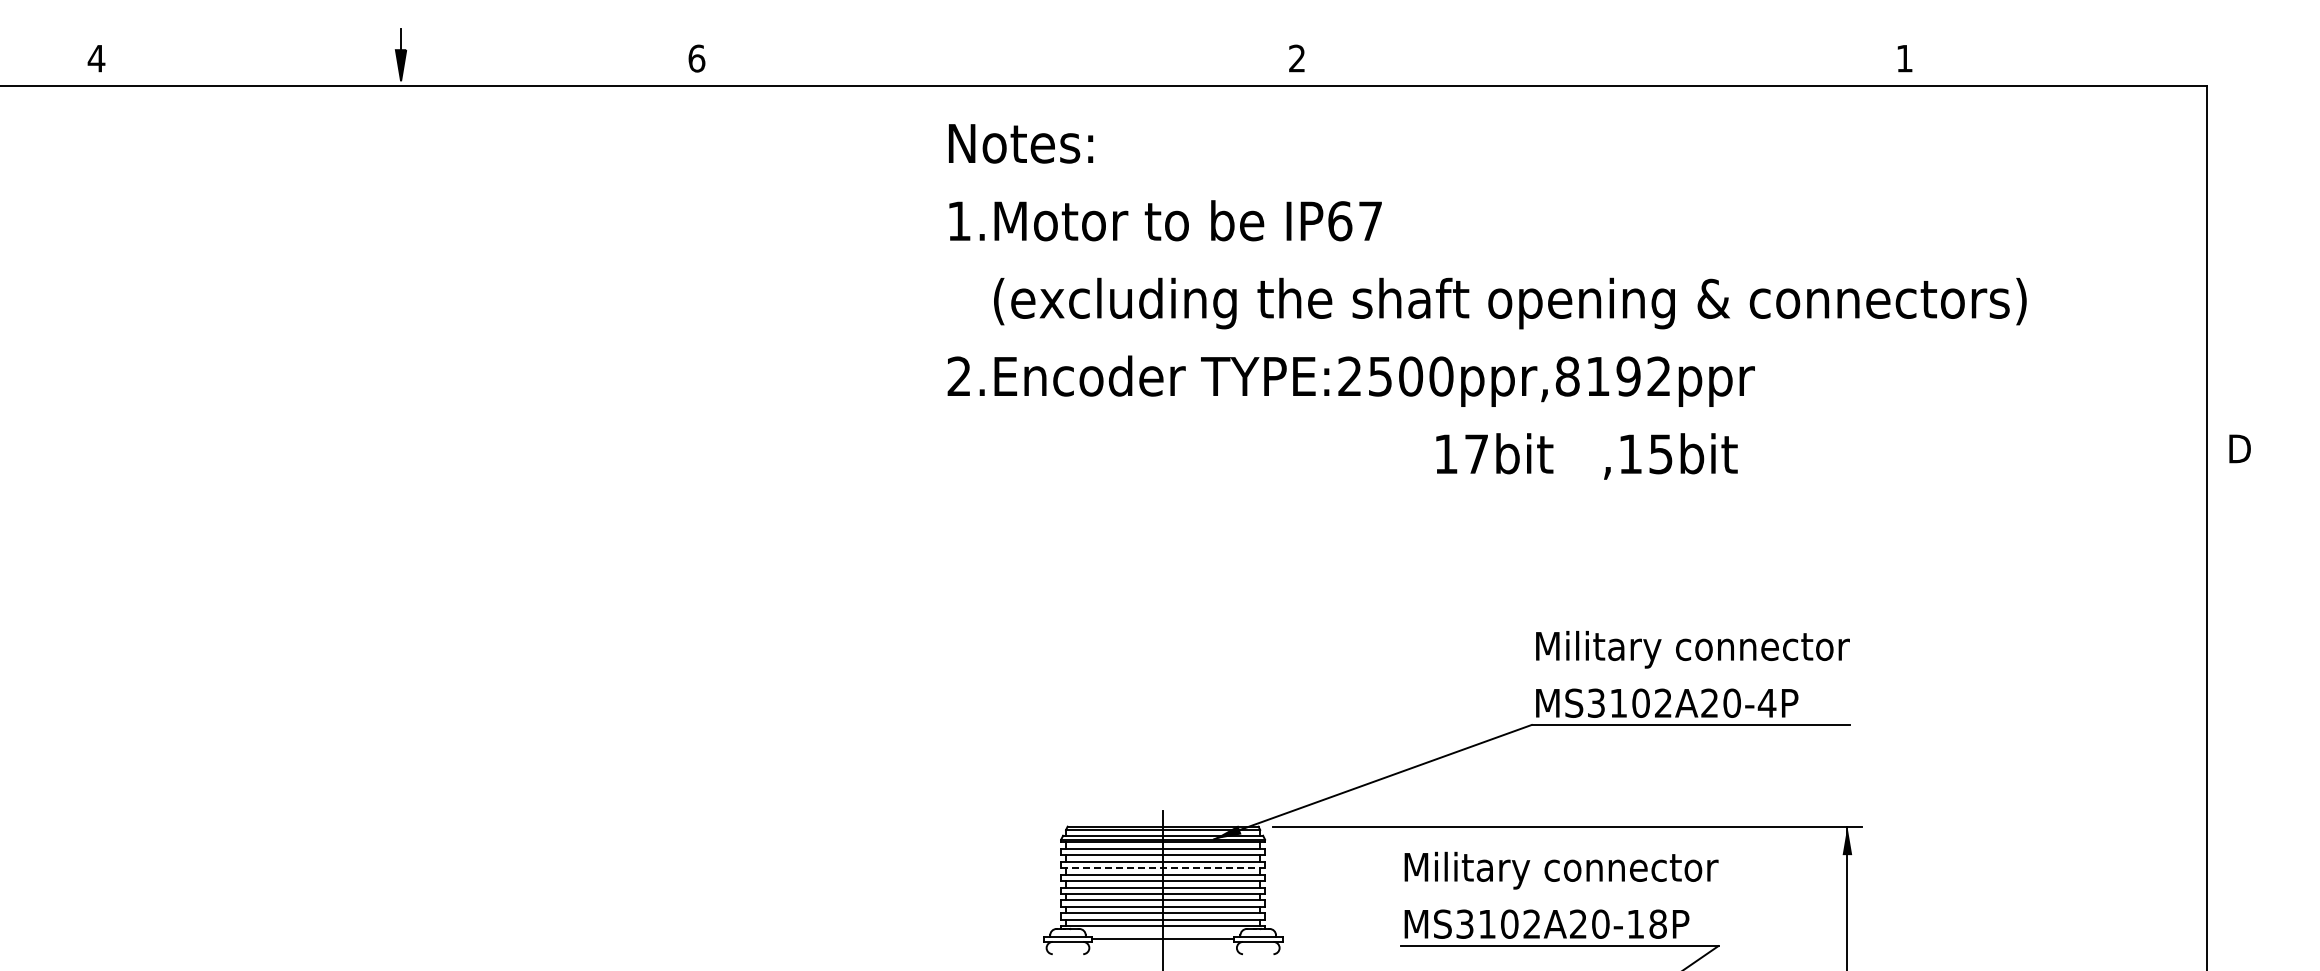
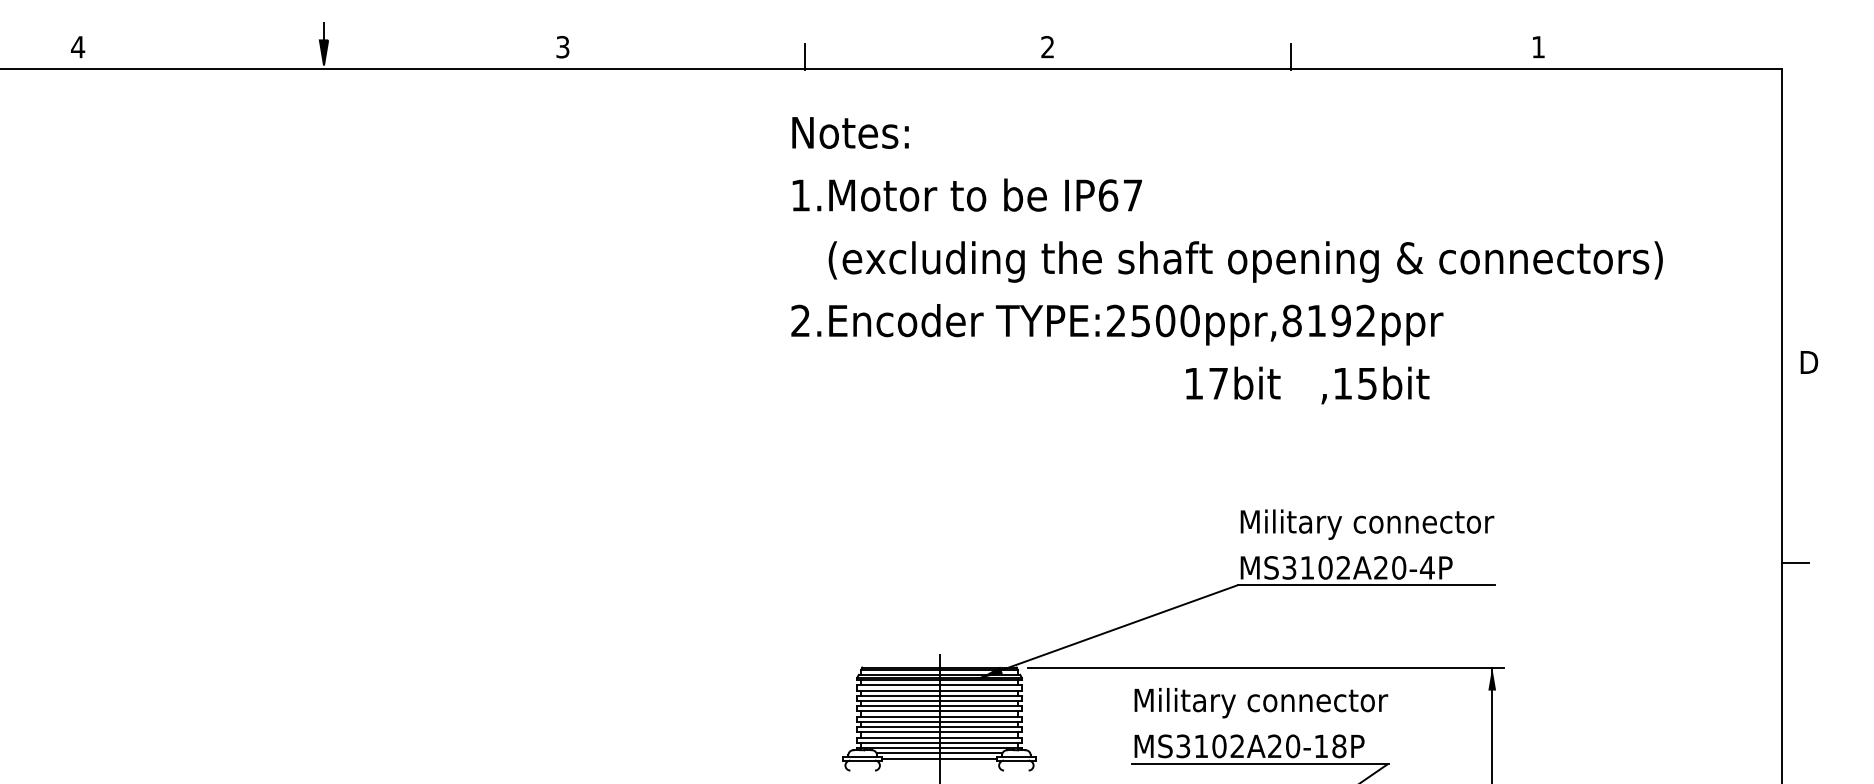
text: (696, 58) -> (562, 47), 6 -> 3
line: (996, 70) -> (804, 56), added
line: (1598, 70) -> (1291, 56), added
text: (1486, 301) -> (1226, 260), moved
line: (2222, 697) -> (1795, 563), added
line: (1163, 868) -> (939, 701), dashed -> solid
line: (1162, 932) -> (939, 753), added

